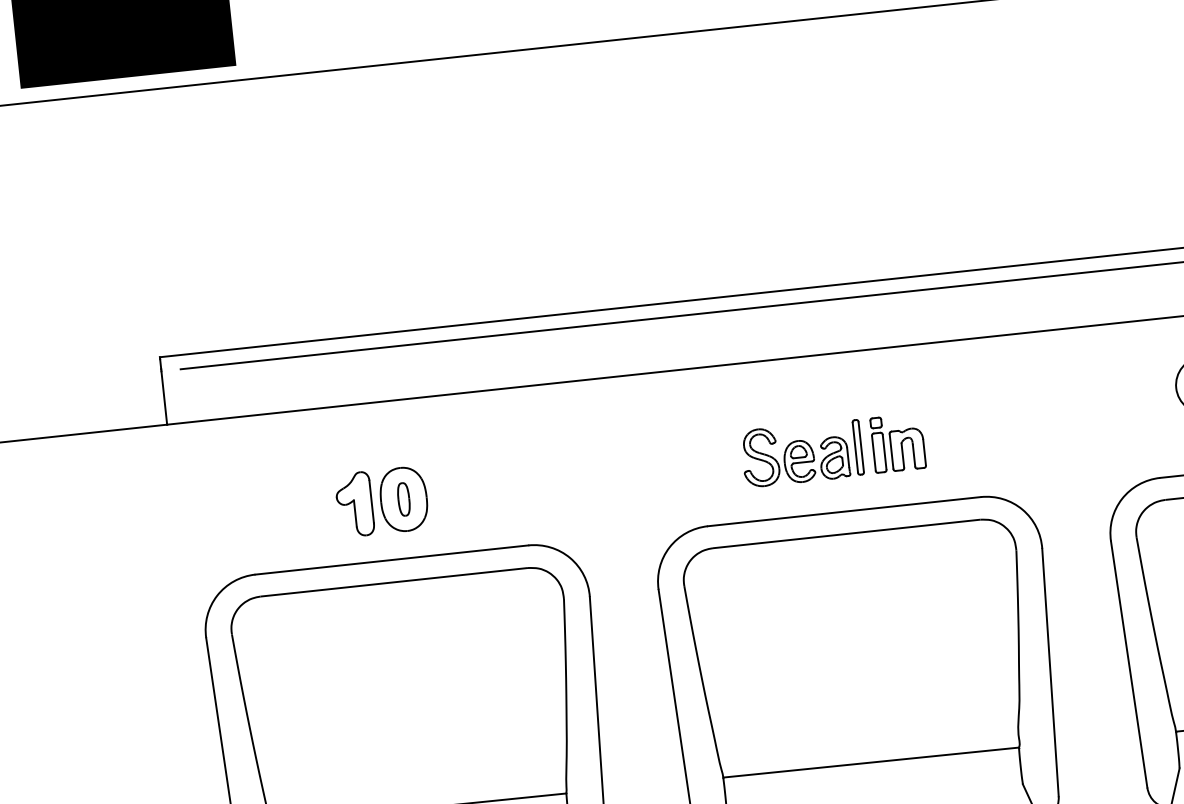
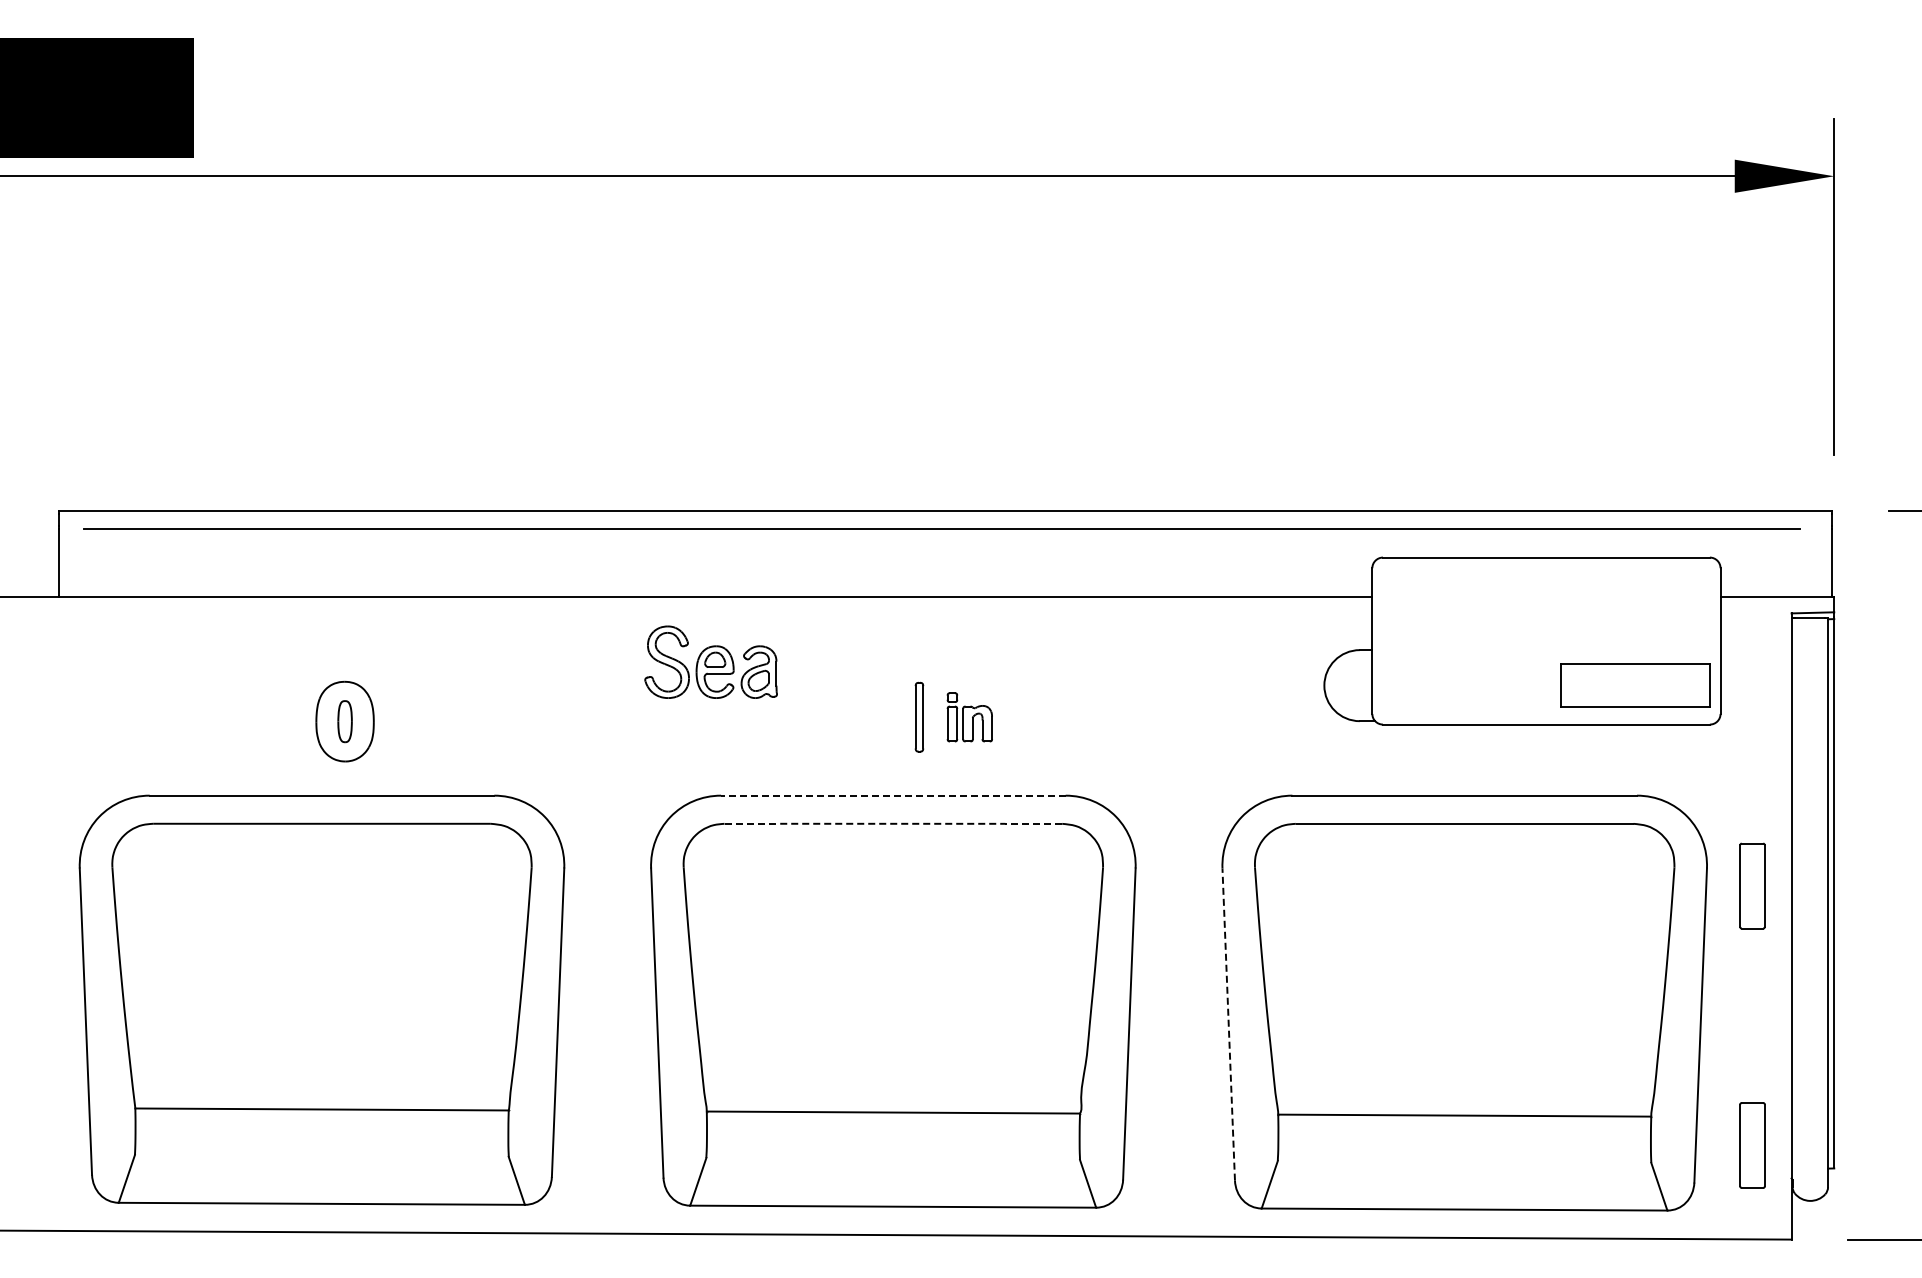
part: (897, 443) -> (969, 717), size x0.7
part: (794, 453) -> (710, 661), moved
part: (354, 504) -> (282, 721), removed
line: (843, 511) -> (892, 795), solid -> dashed
line: (845, 533) -> (892, 823), solid -> dashed
line: (1129, 664) -> (1228, 1024), solid -> dashed

